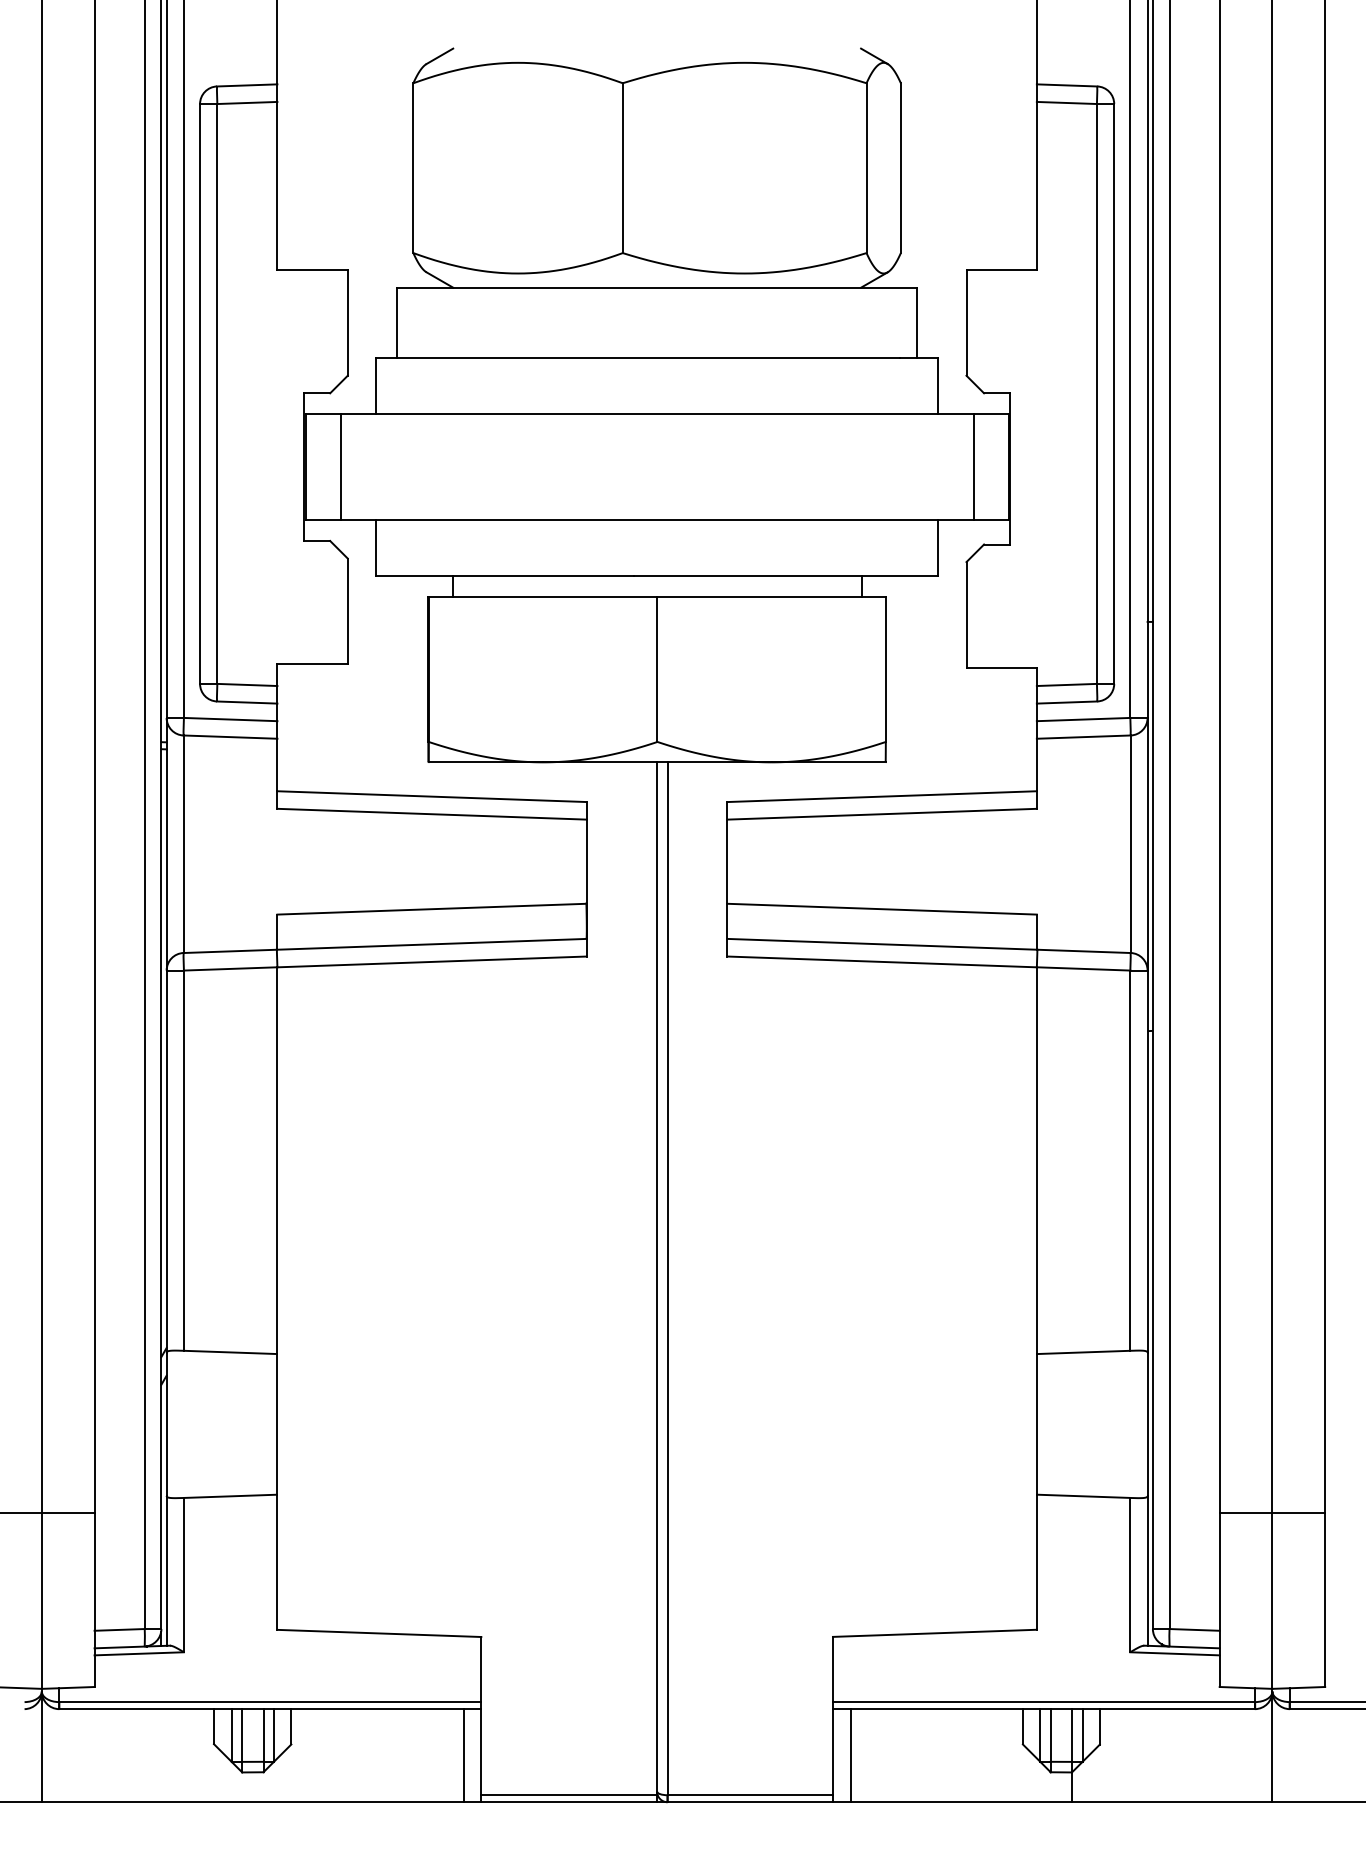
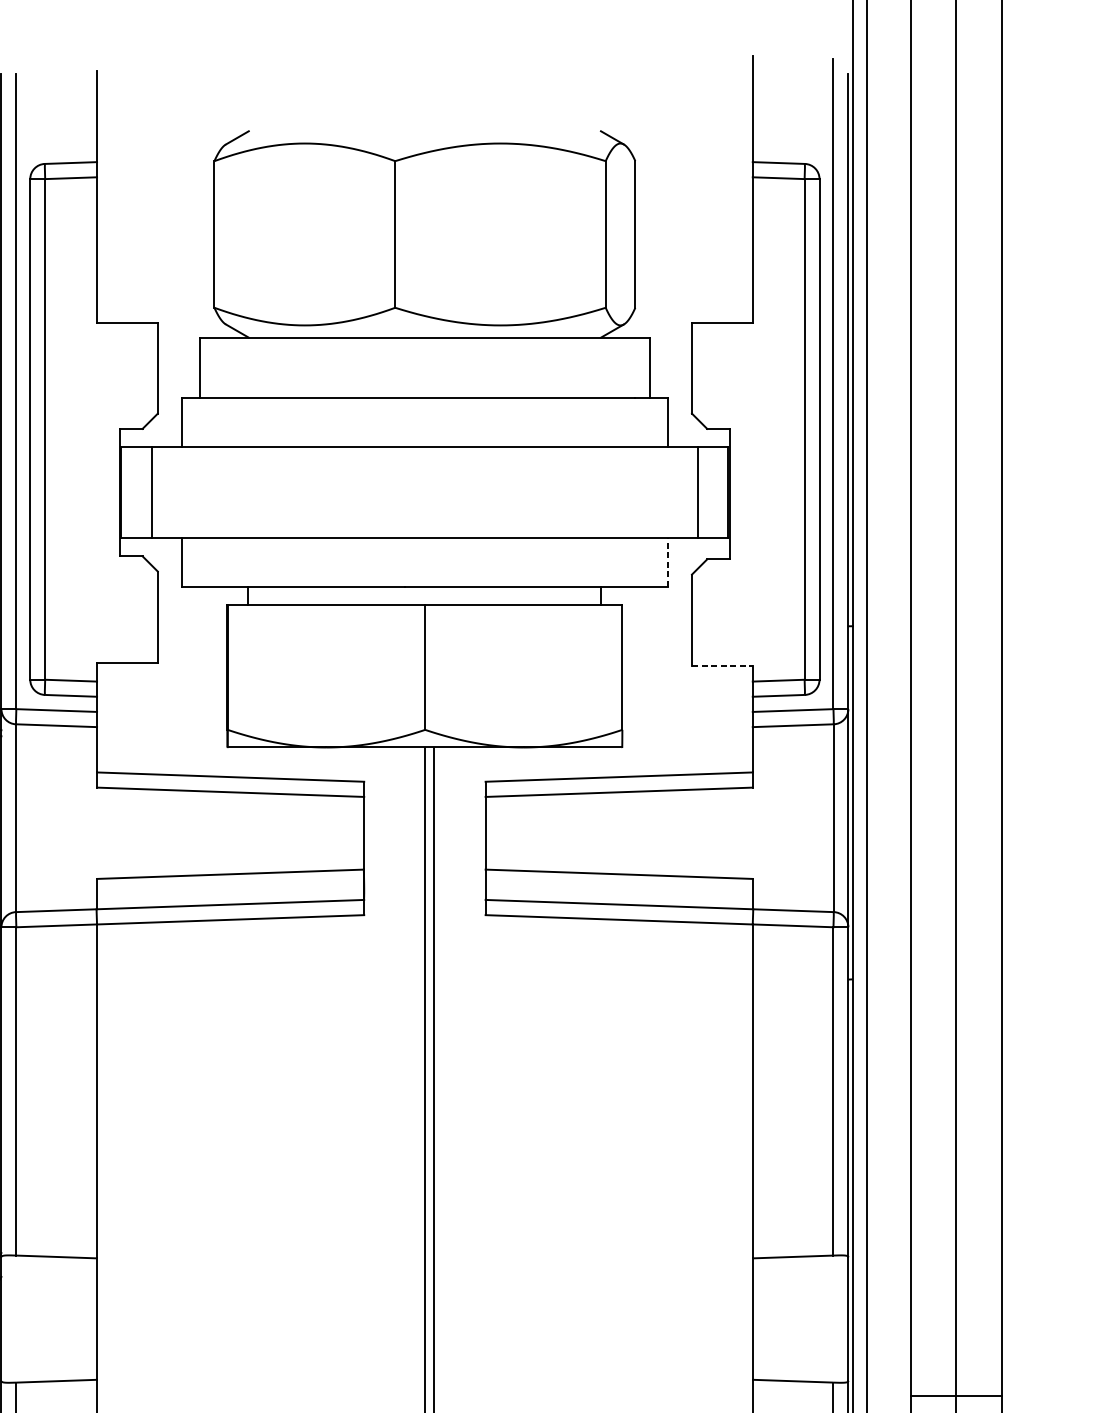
line: (938, 547) -> (667, 561), solid -> dashed
line: (1002, 667) -> (723, 665), solid -> dashed

